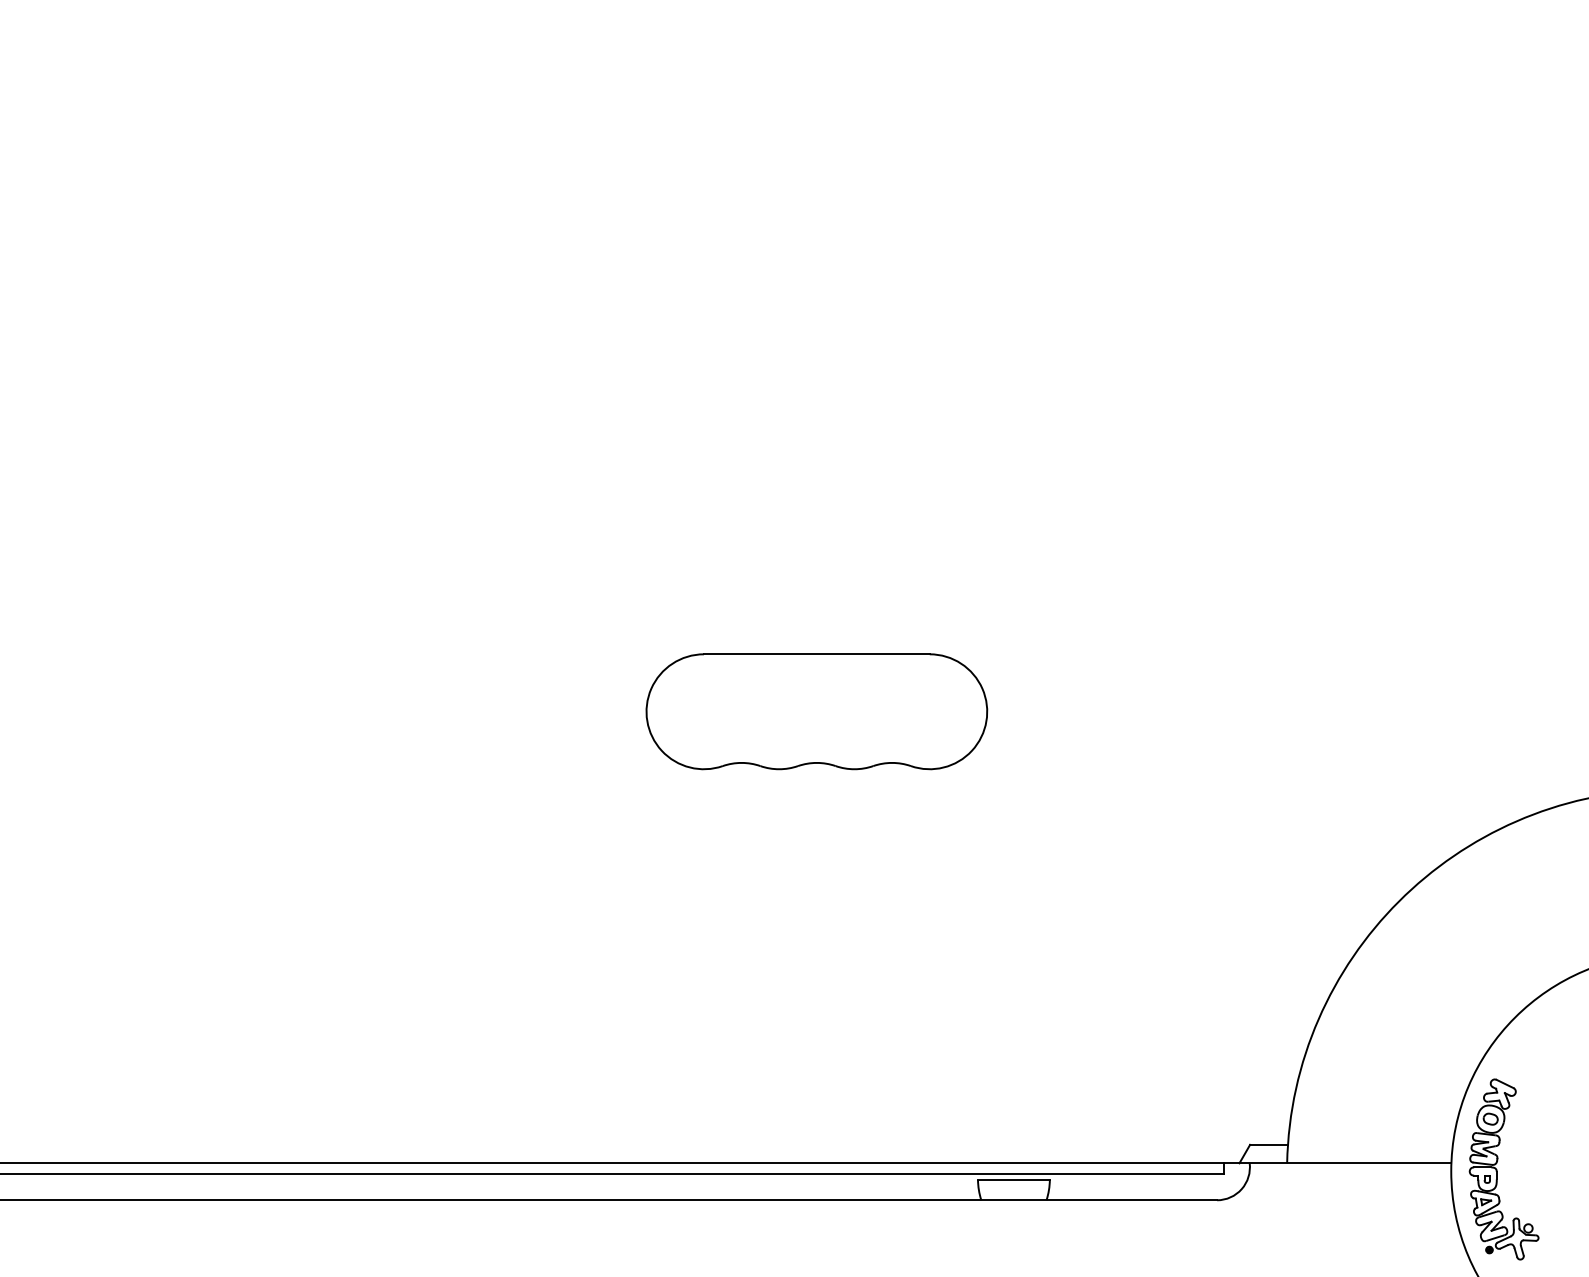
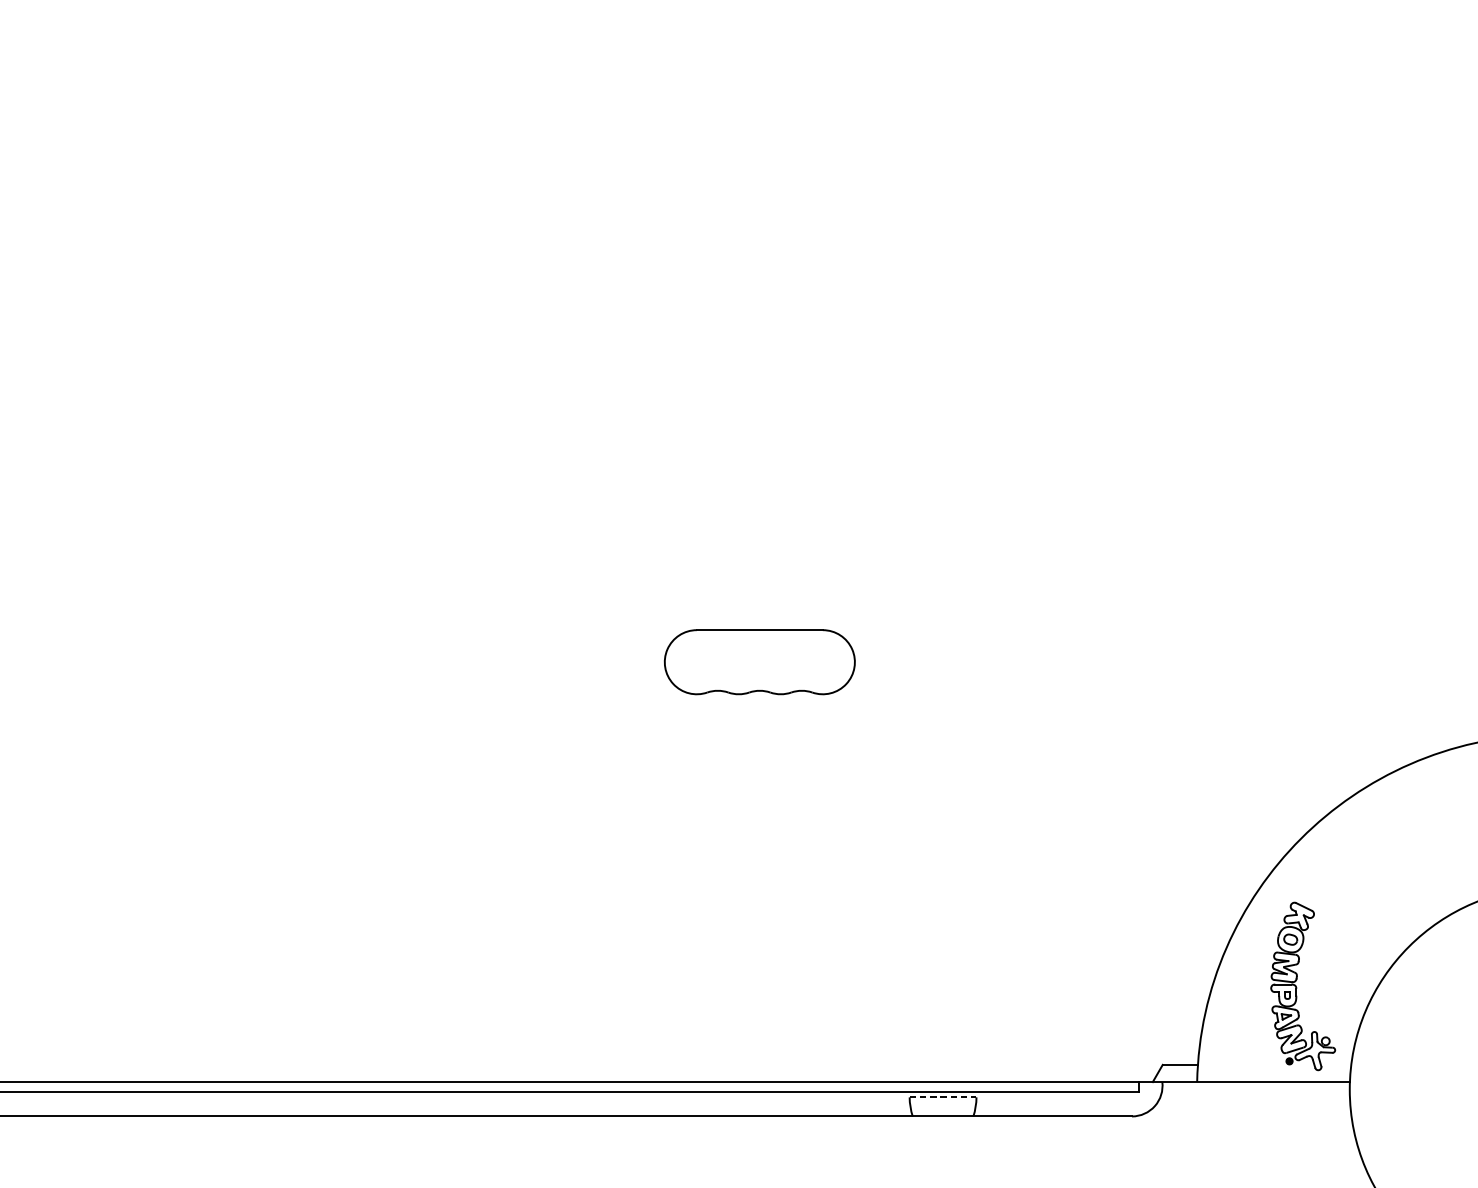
part: (816, 711) -> (759, 661), size x0.6
part: (1503, 1169) -> (1302, 986), moved
line: (1013, 1179) -> (942, 1097), solid -> dashed

